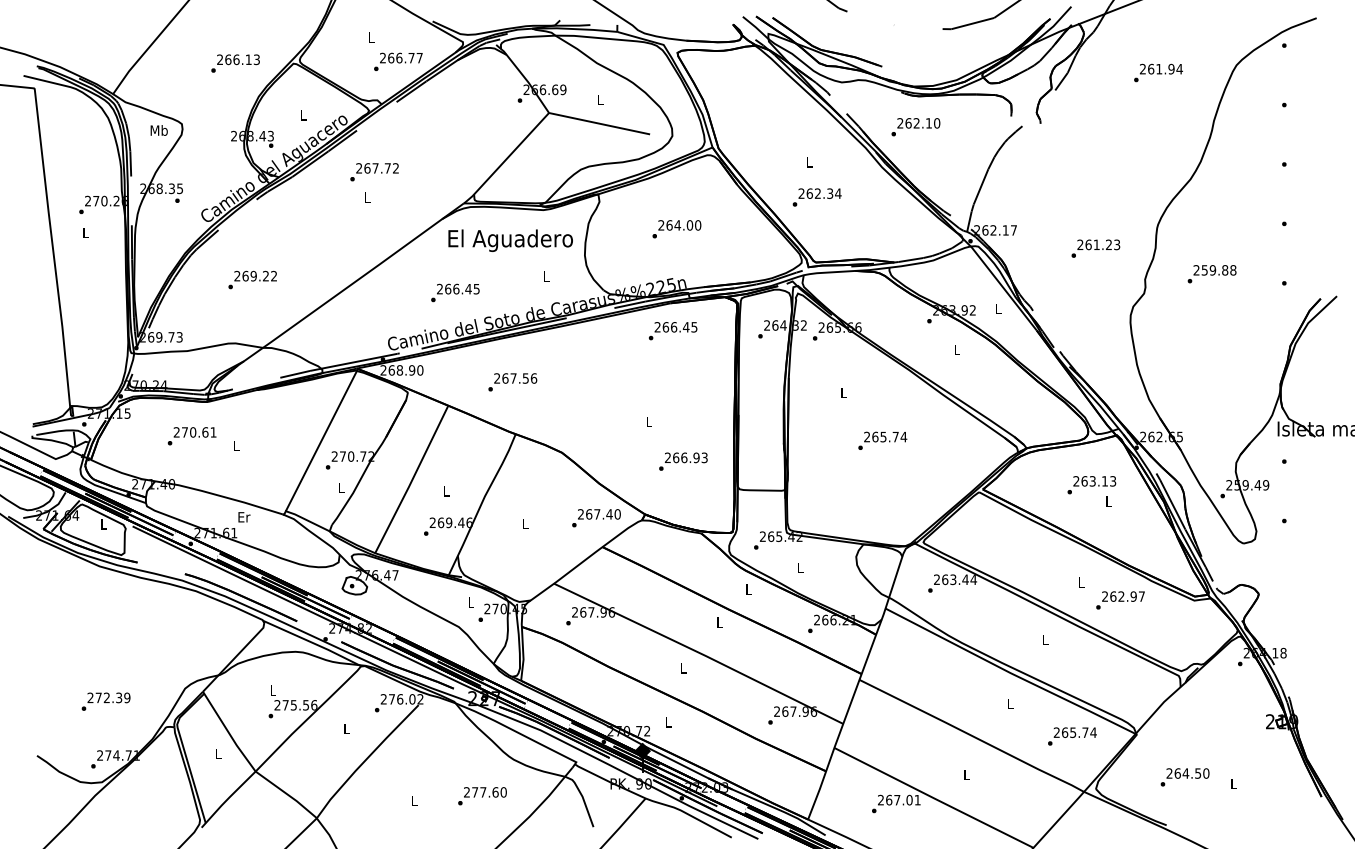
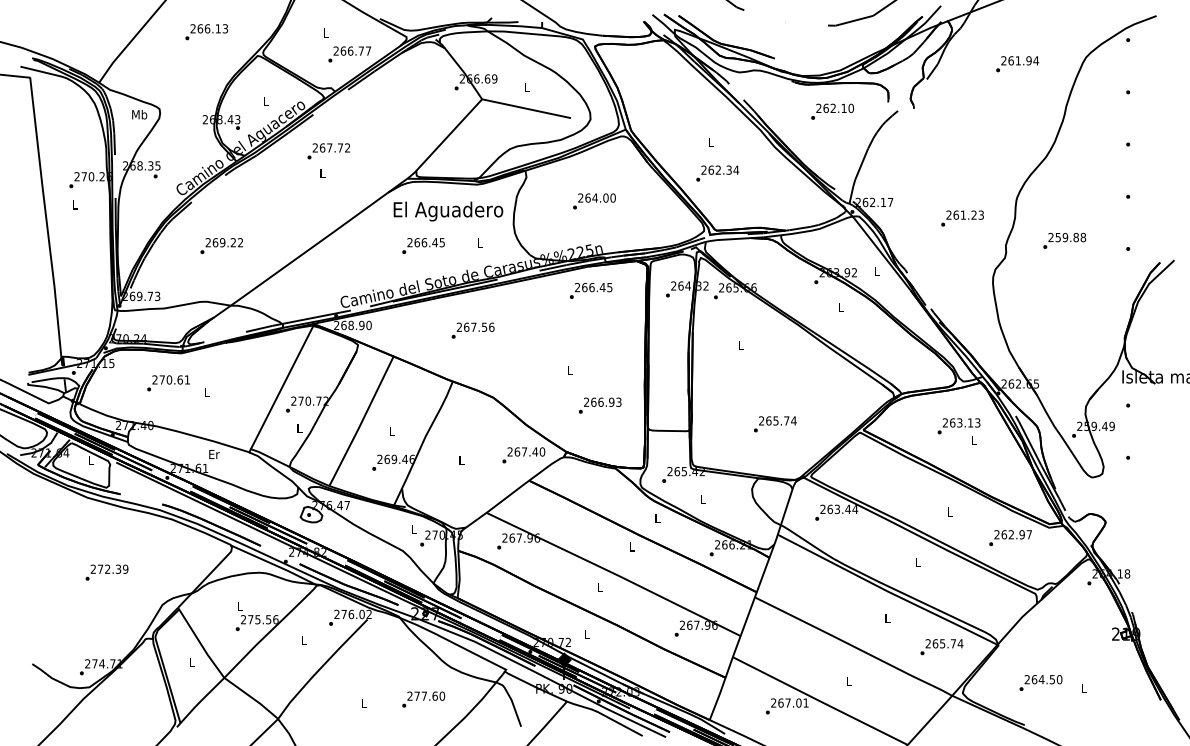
text: (235, 63) -> (206, 32), moved
text: (915, 127) -> (832, 112), moved
text: (455, 292) -> (423, 245), moved
text: (512, 382) -> (472, 330), moved
text: (882, 440) -> (775, 423), moved
text: (1120, 600) -> (1010, 538), moved
text: (105, 701) -> (106, 572), moved

